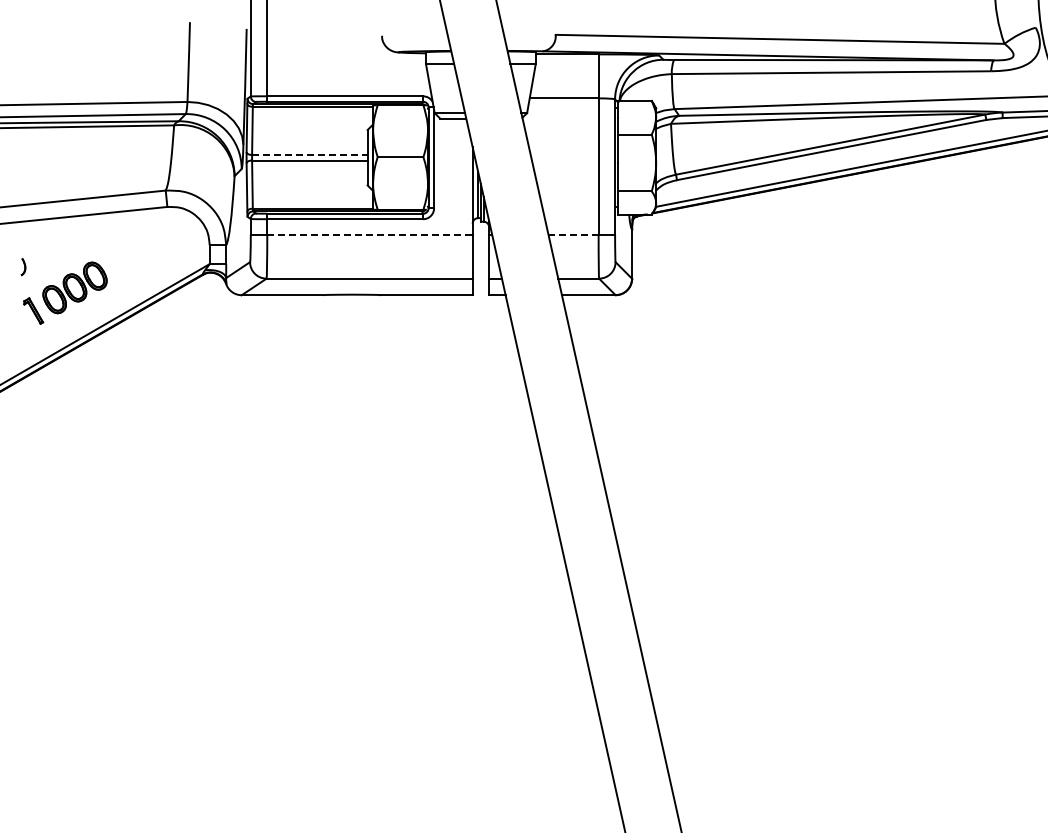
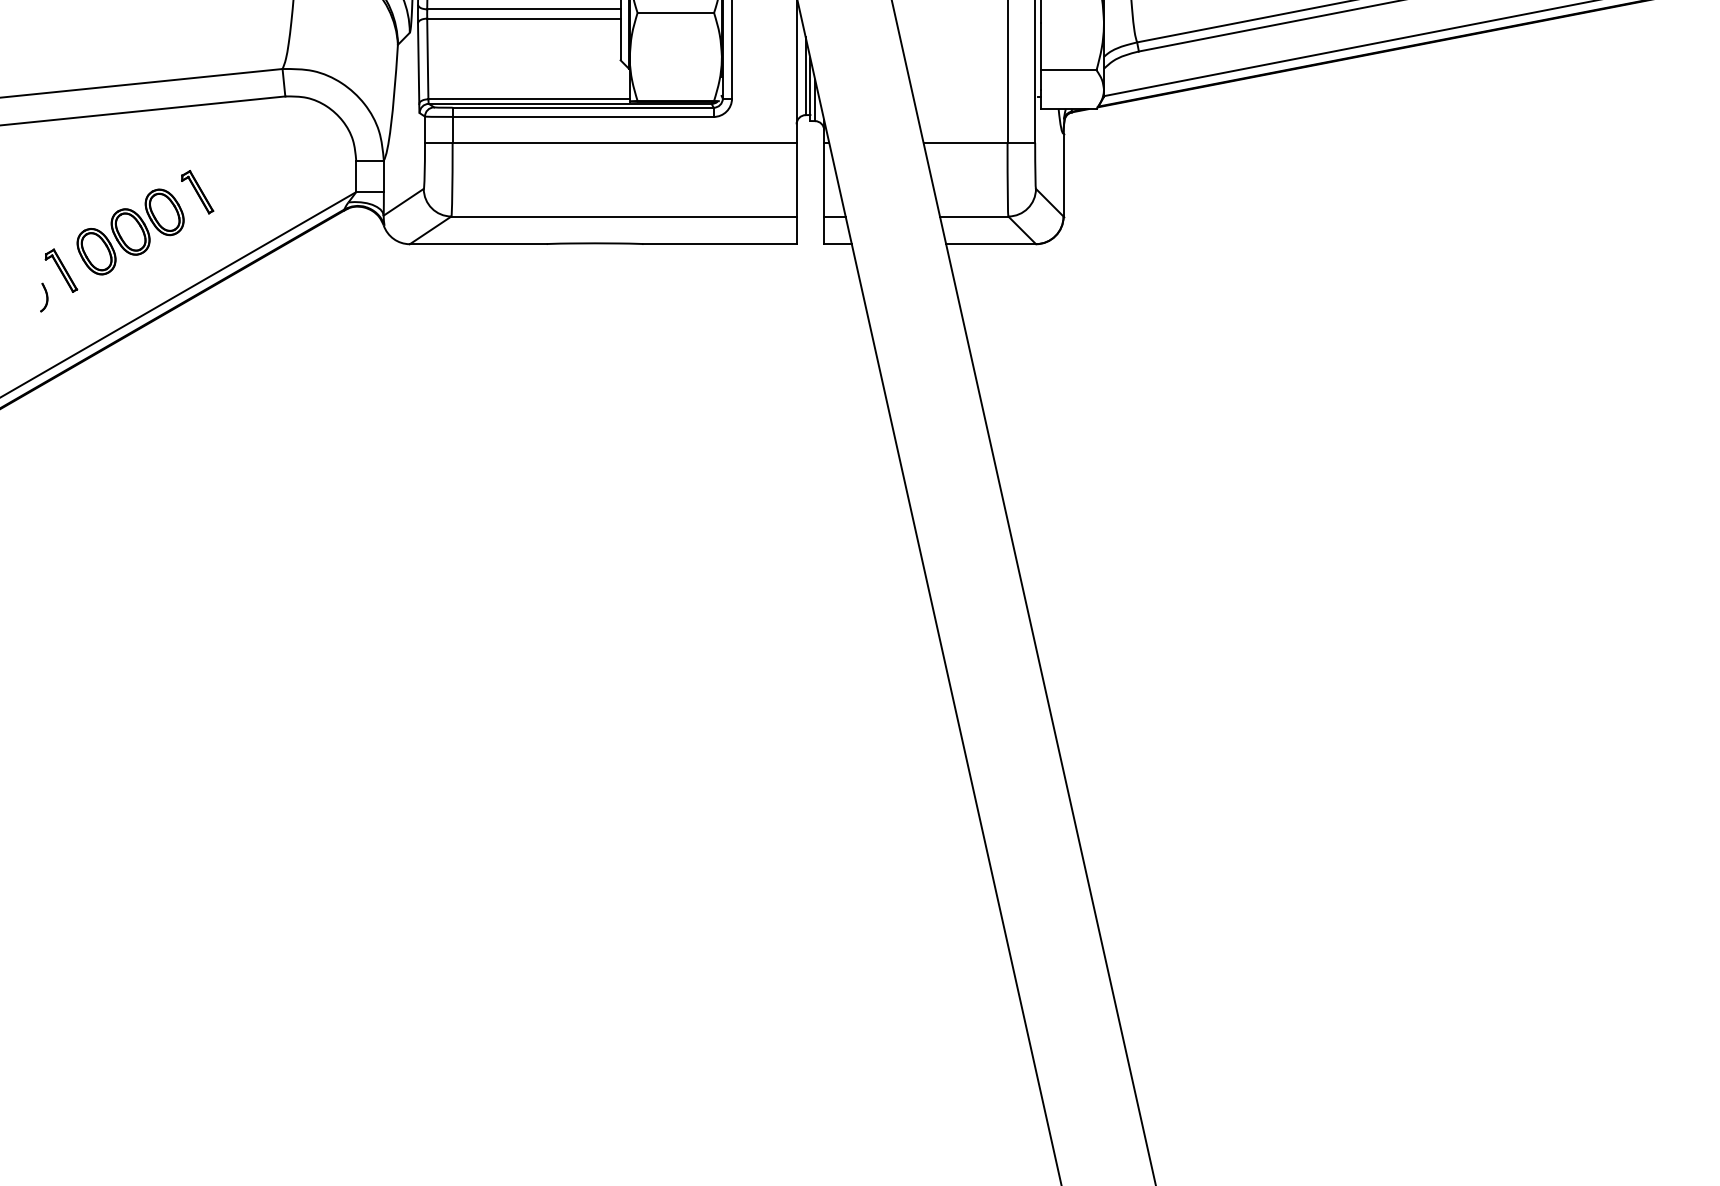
line: (309, 155) -> (523, 10), dashed -> solid
line: (369, 234) -> (623, 142), dashed -> solid
line: (574, 234) -> (967, 142), dashed -> solid
part: (114, 263) -> (196, 191), added
part: (23, 267) -> (44, 298), moved

